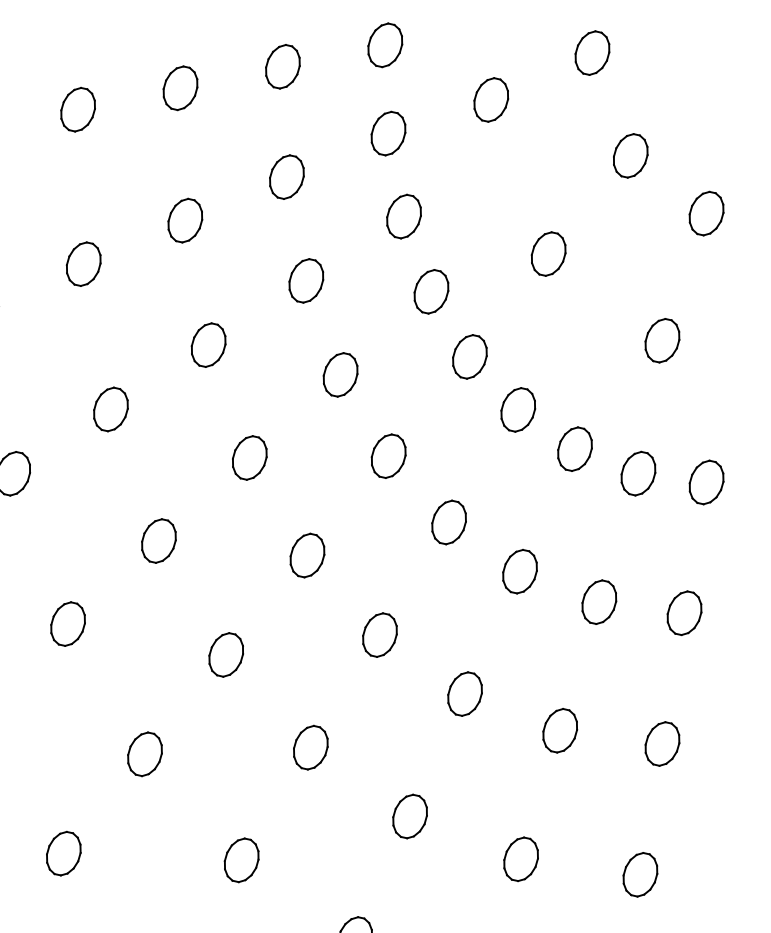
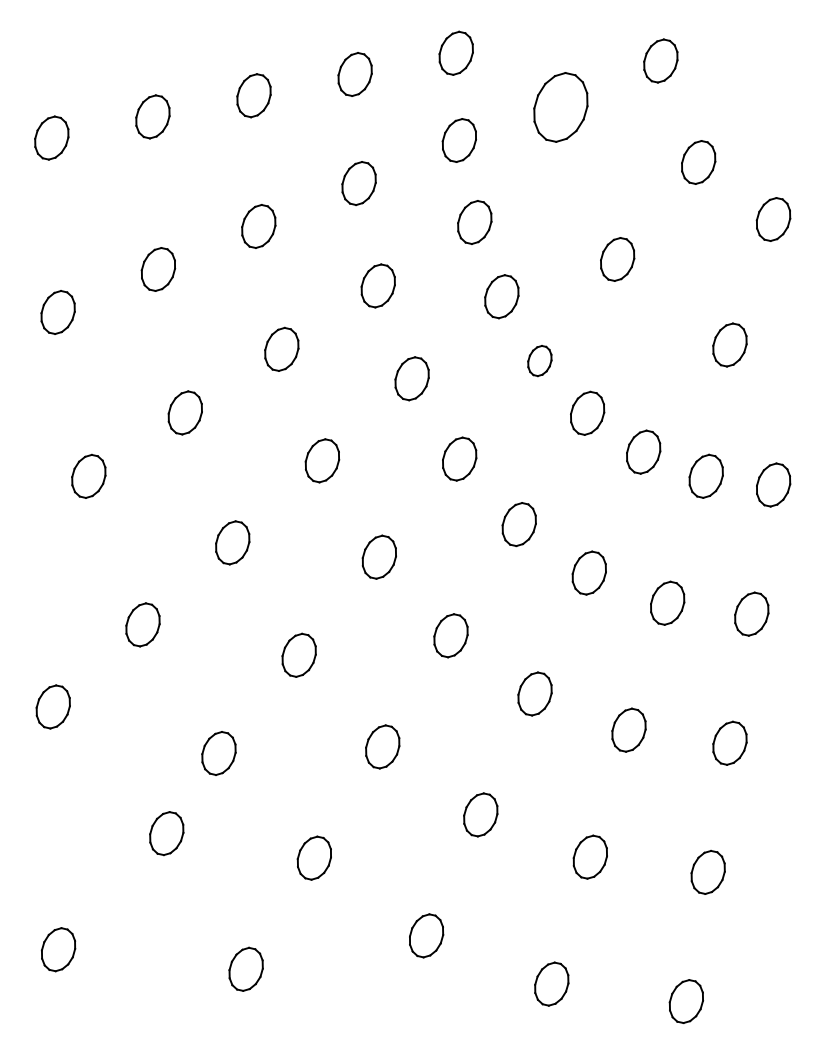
part: (490, 99) -> (560, 106), size x1.6
part: (469, 356) -> (539, 360), size x0.7
part: (63, 853) -> (166, 833), moved

